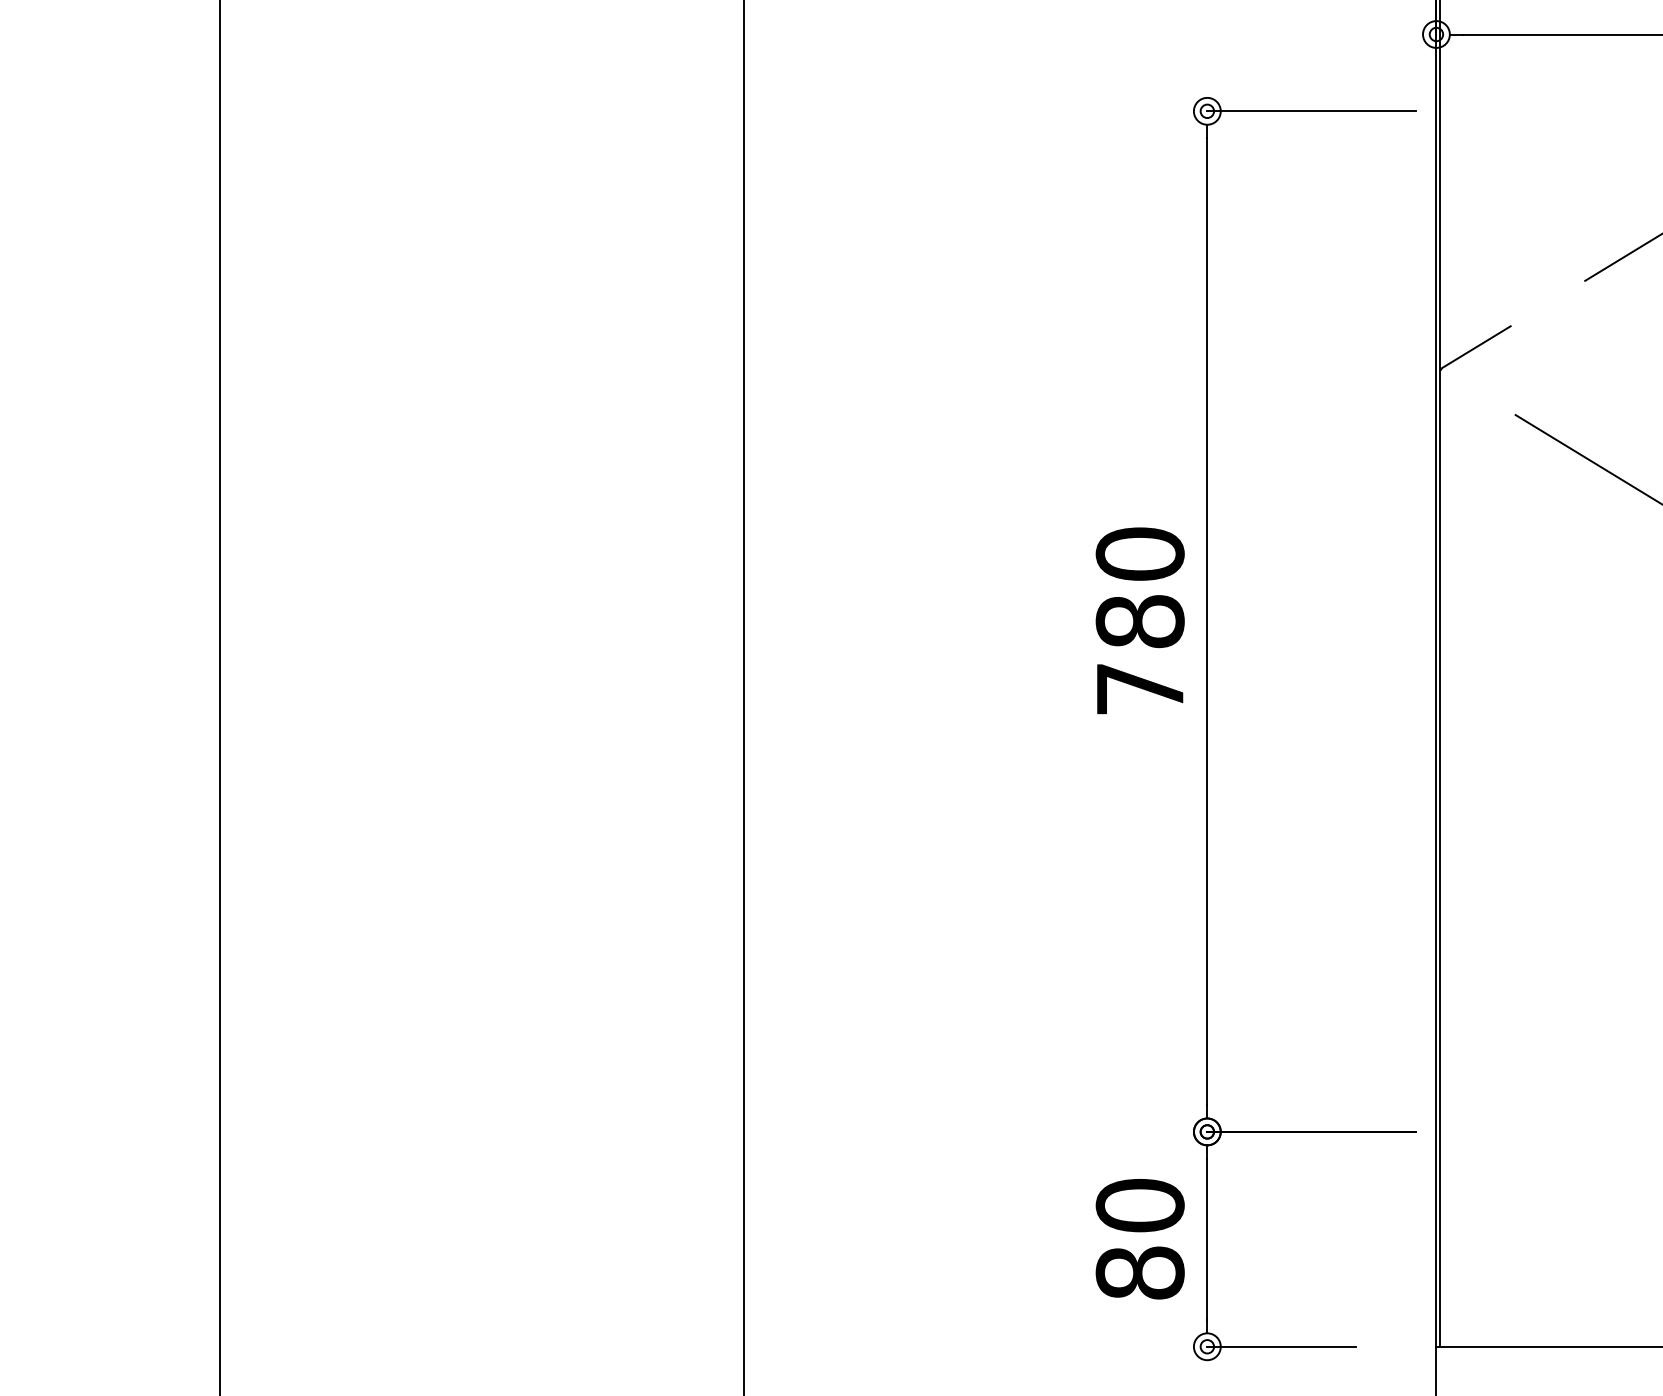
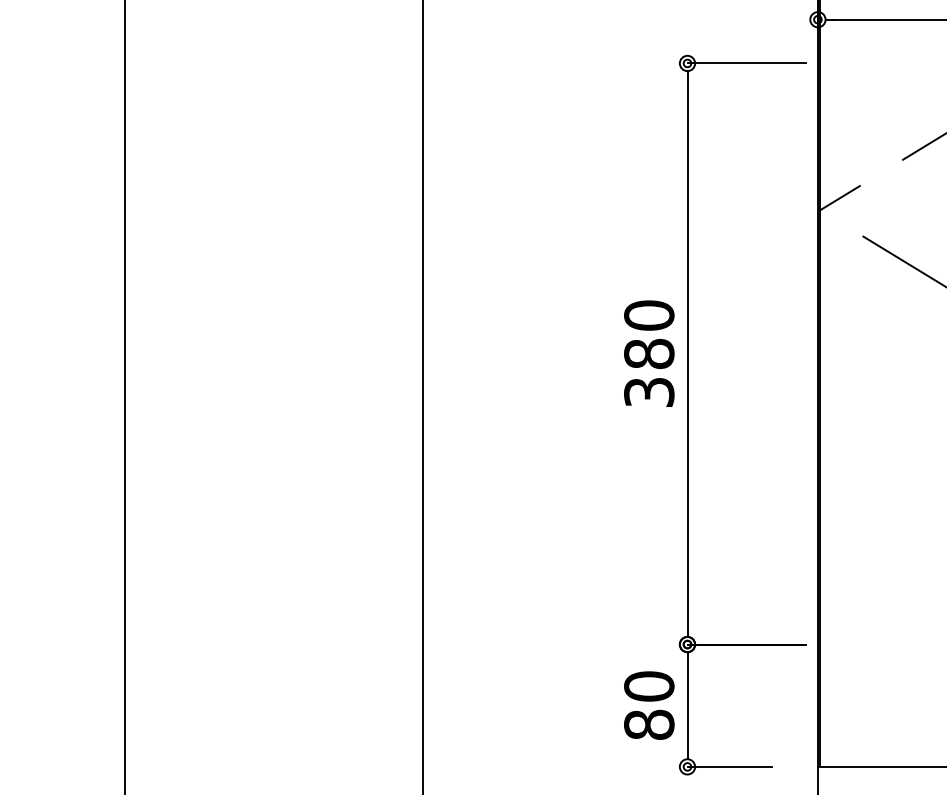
text: (1140, 689) -> (649, 392), 780 -> 380

